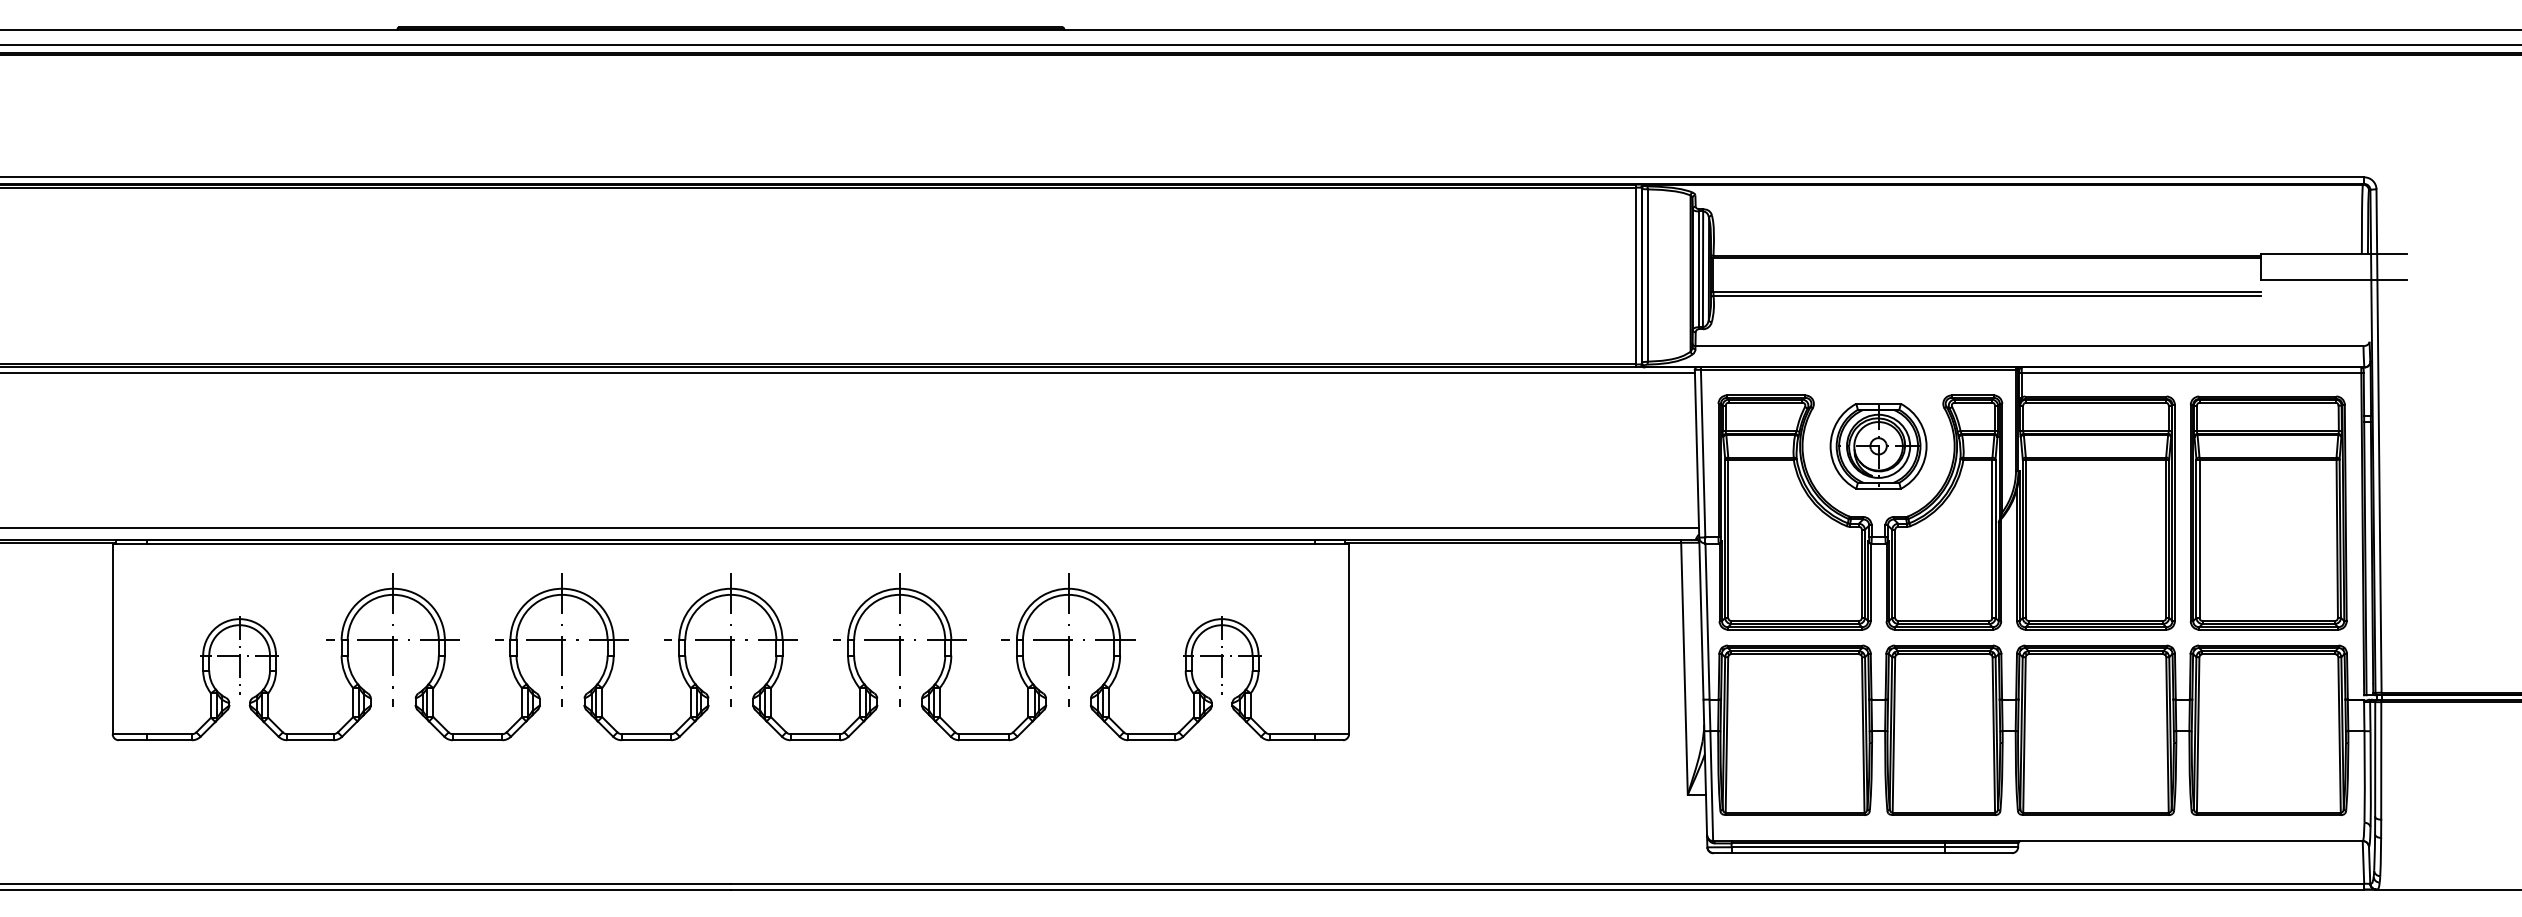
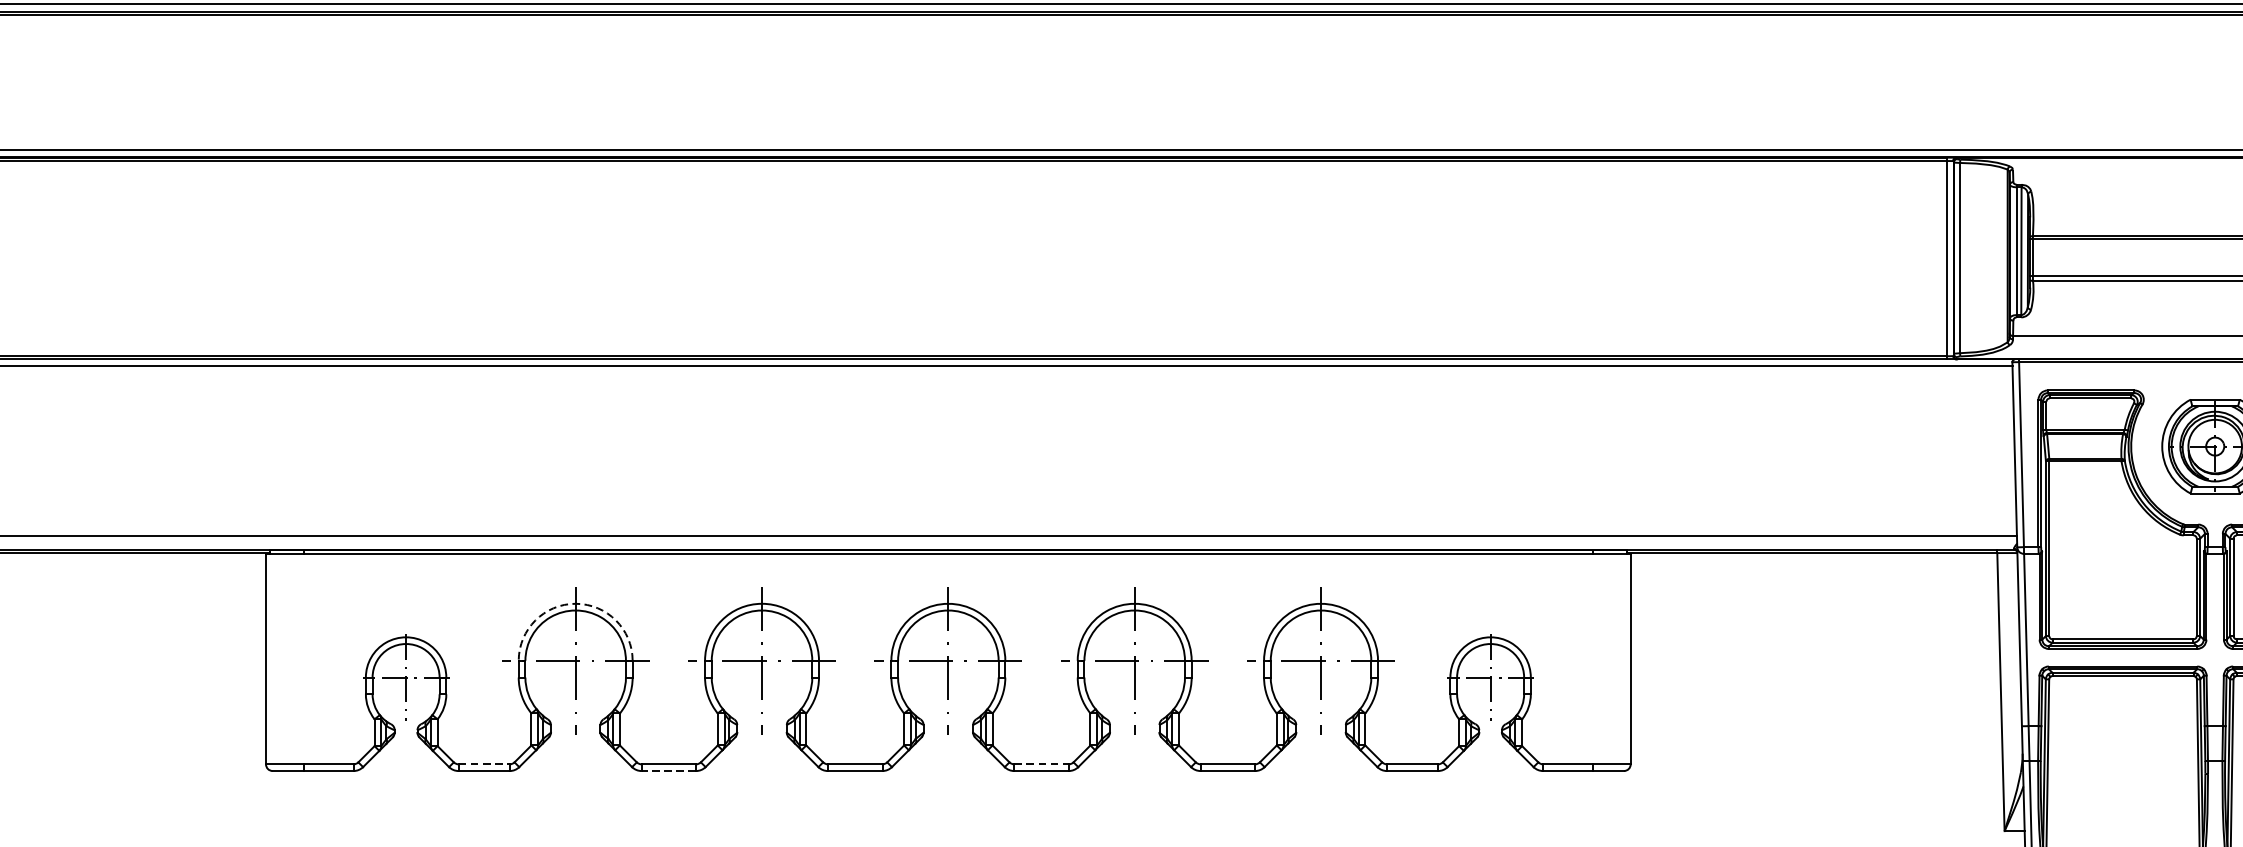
arc: (393, 588) -> (575, 603), solid -> dashed
line: (310, 734) -> (484, 764), solid -> dashed
line: (815, 734) -> (1041, 764), solid -> dashed
line: (477, 740) -> (668, 771), solid -> dashed

